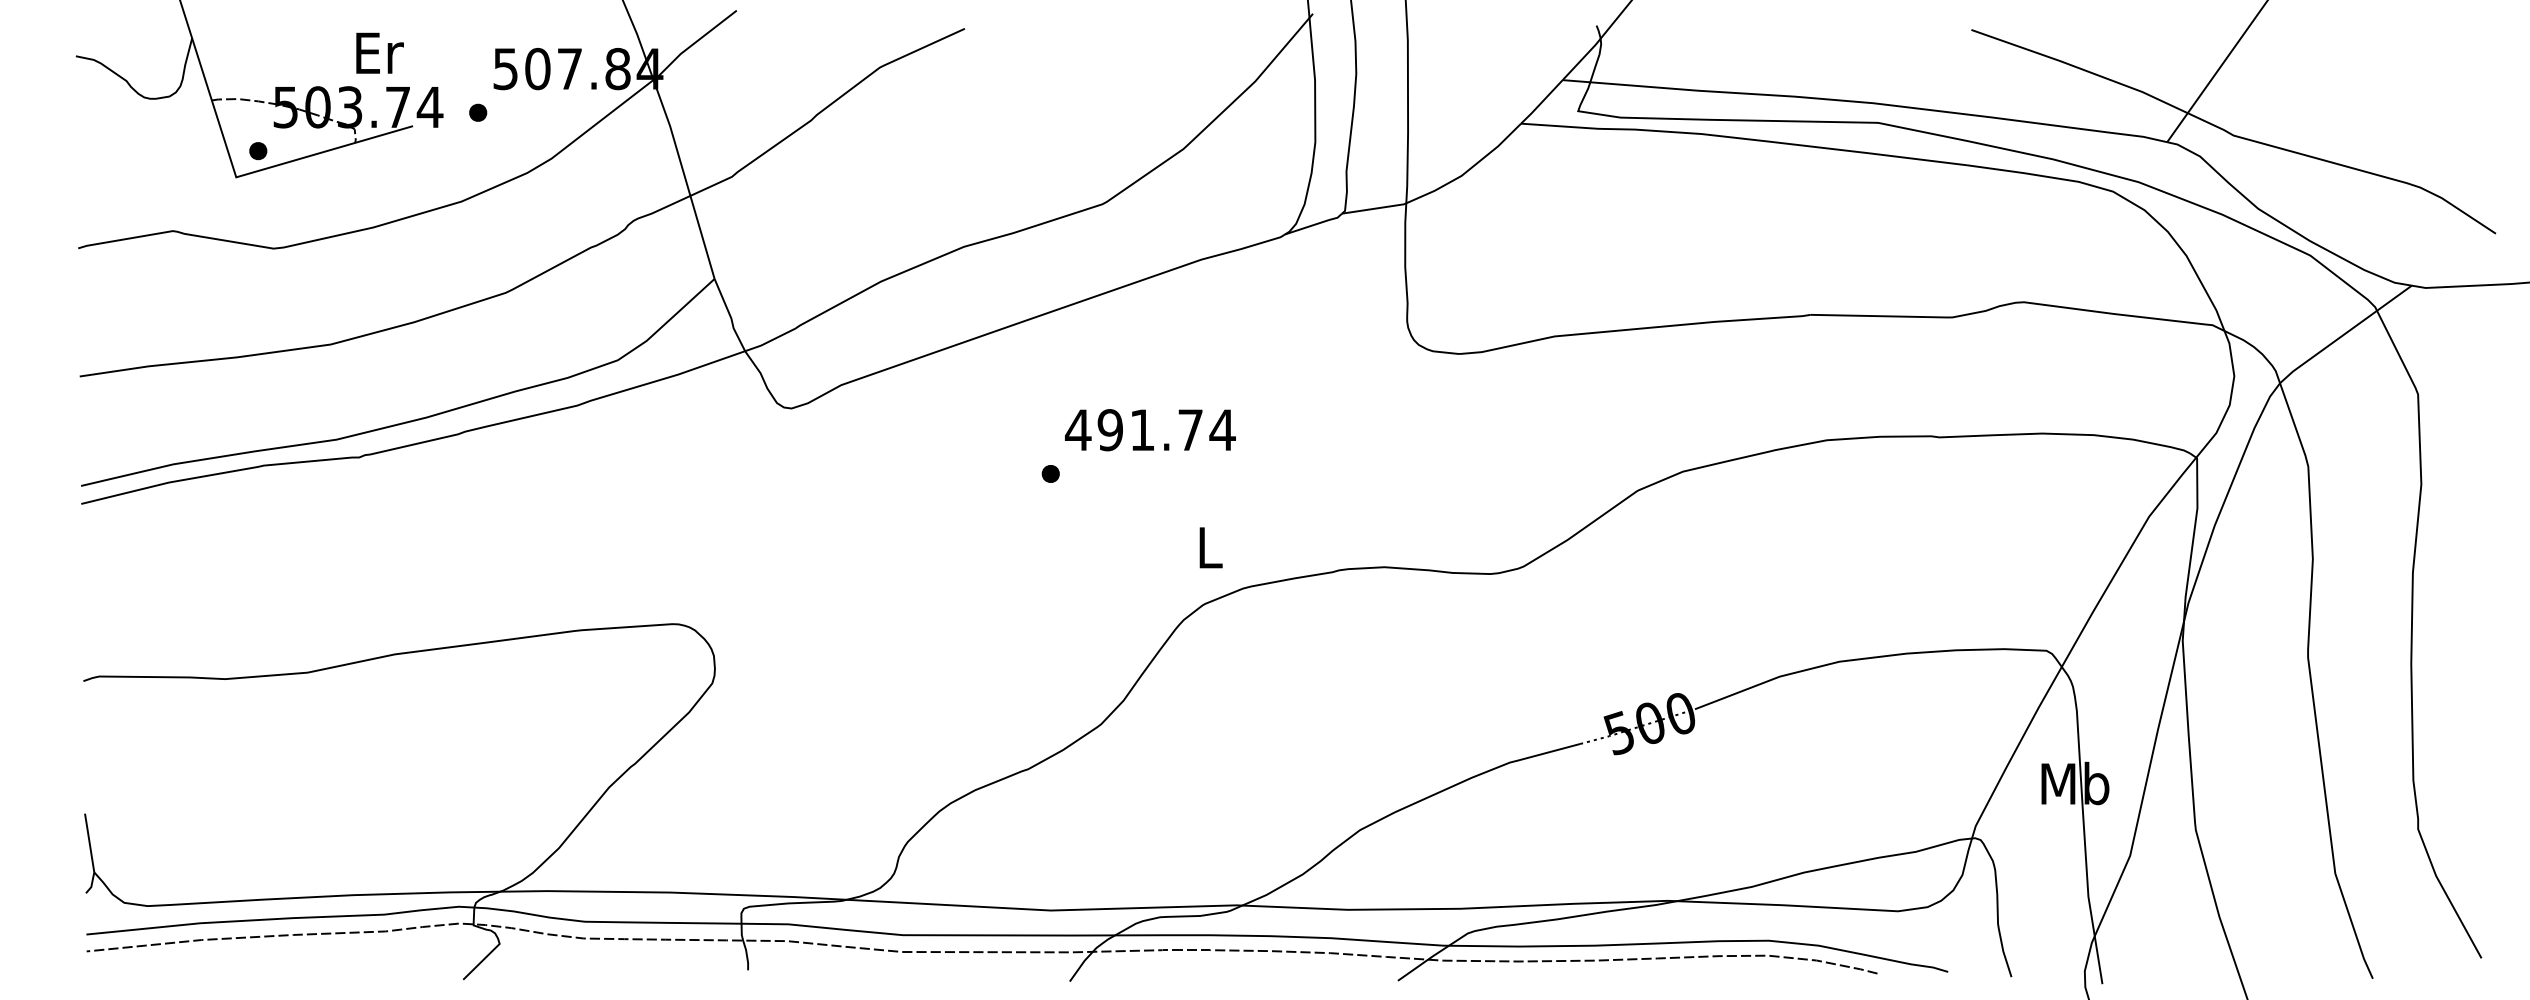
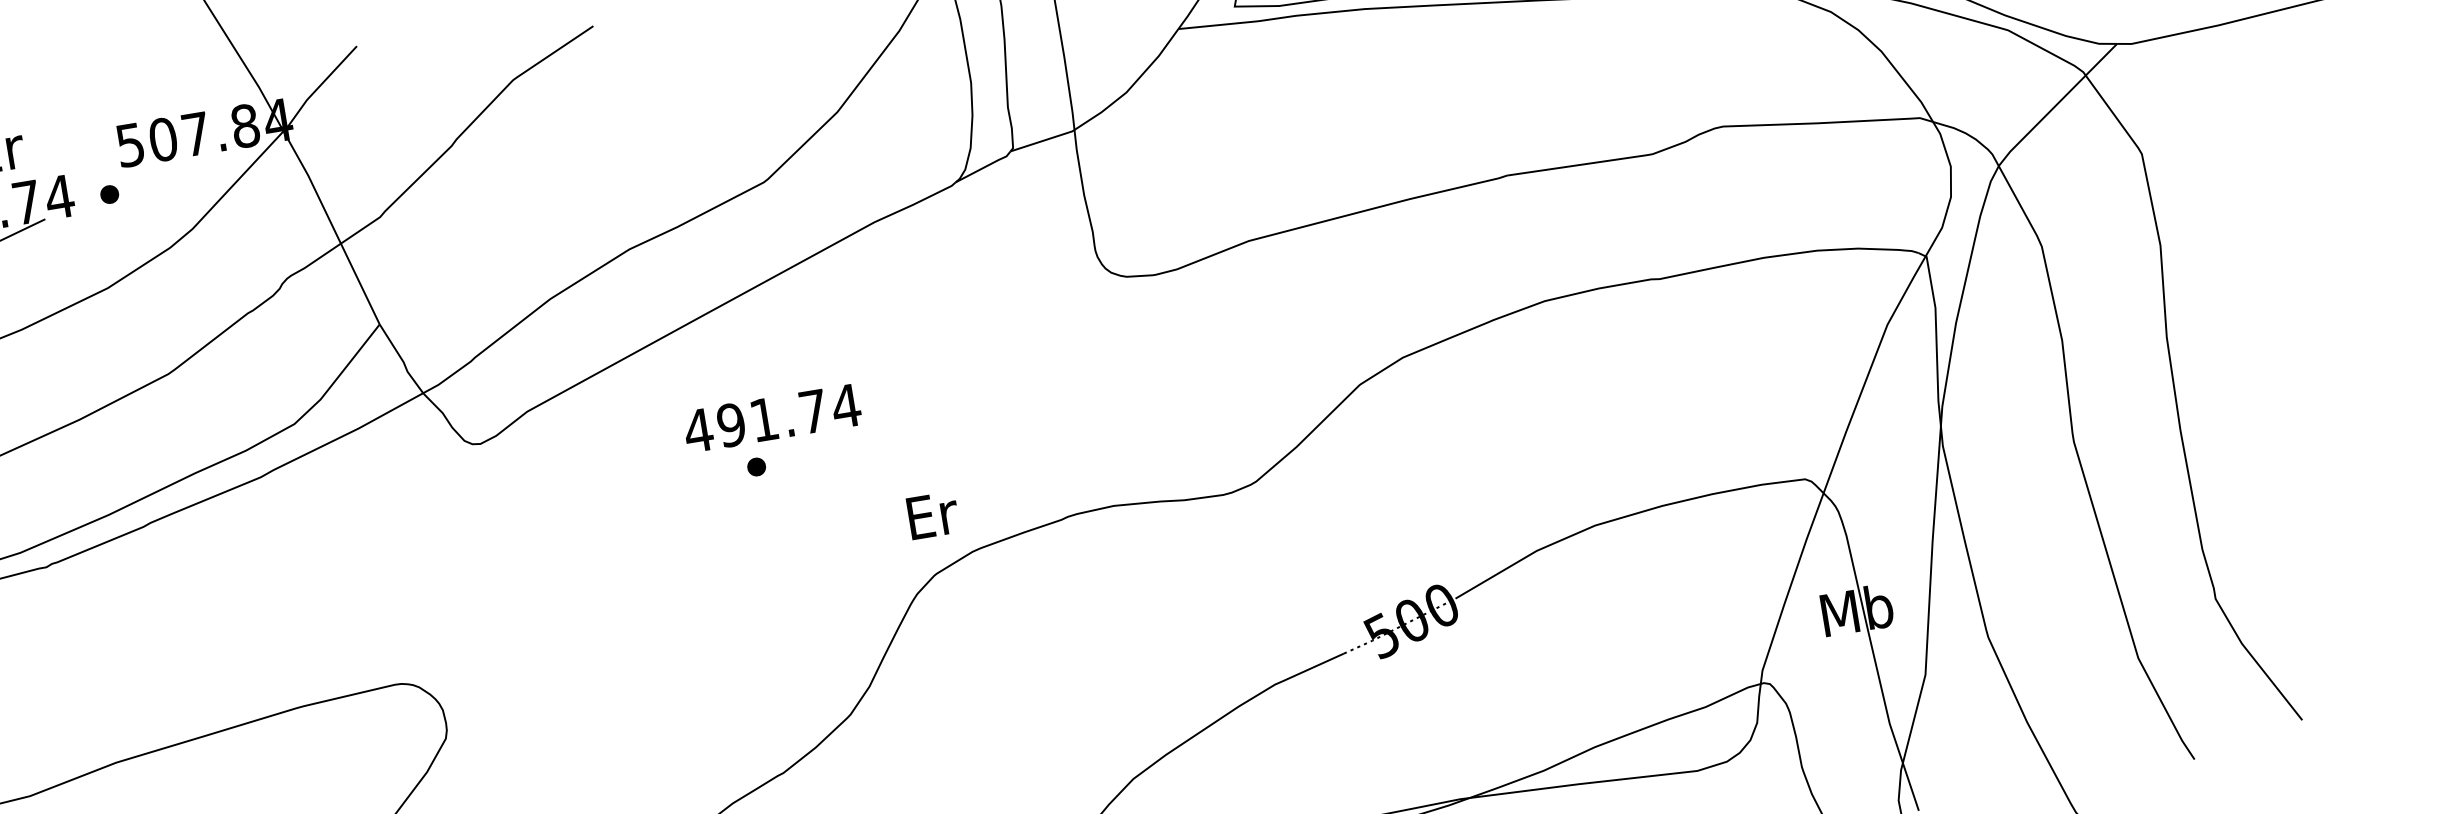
text: (1150, 430) -> (772, 418), moved
text: (1211, 547) -> (933, 515), L -> Er

